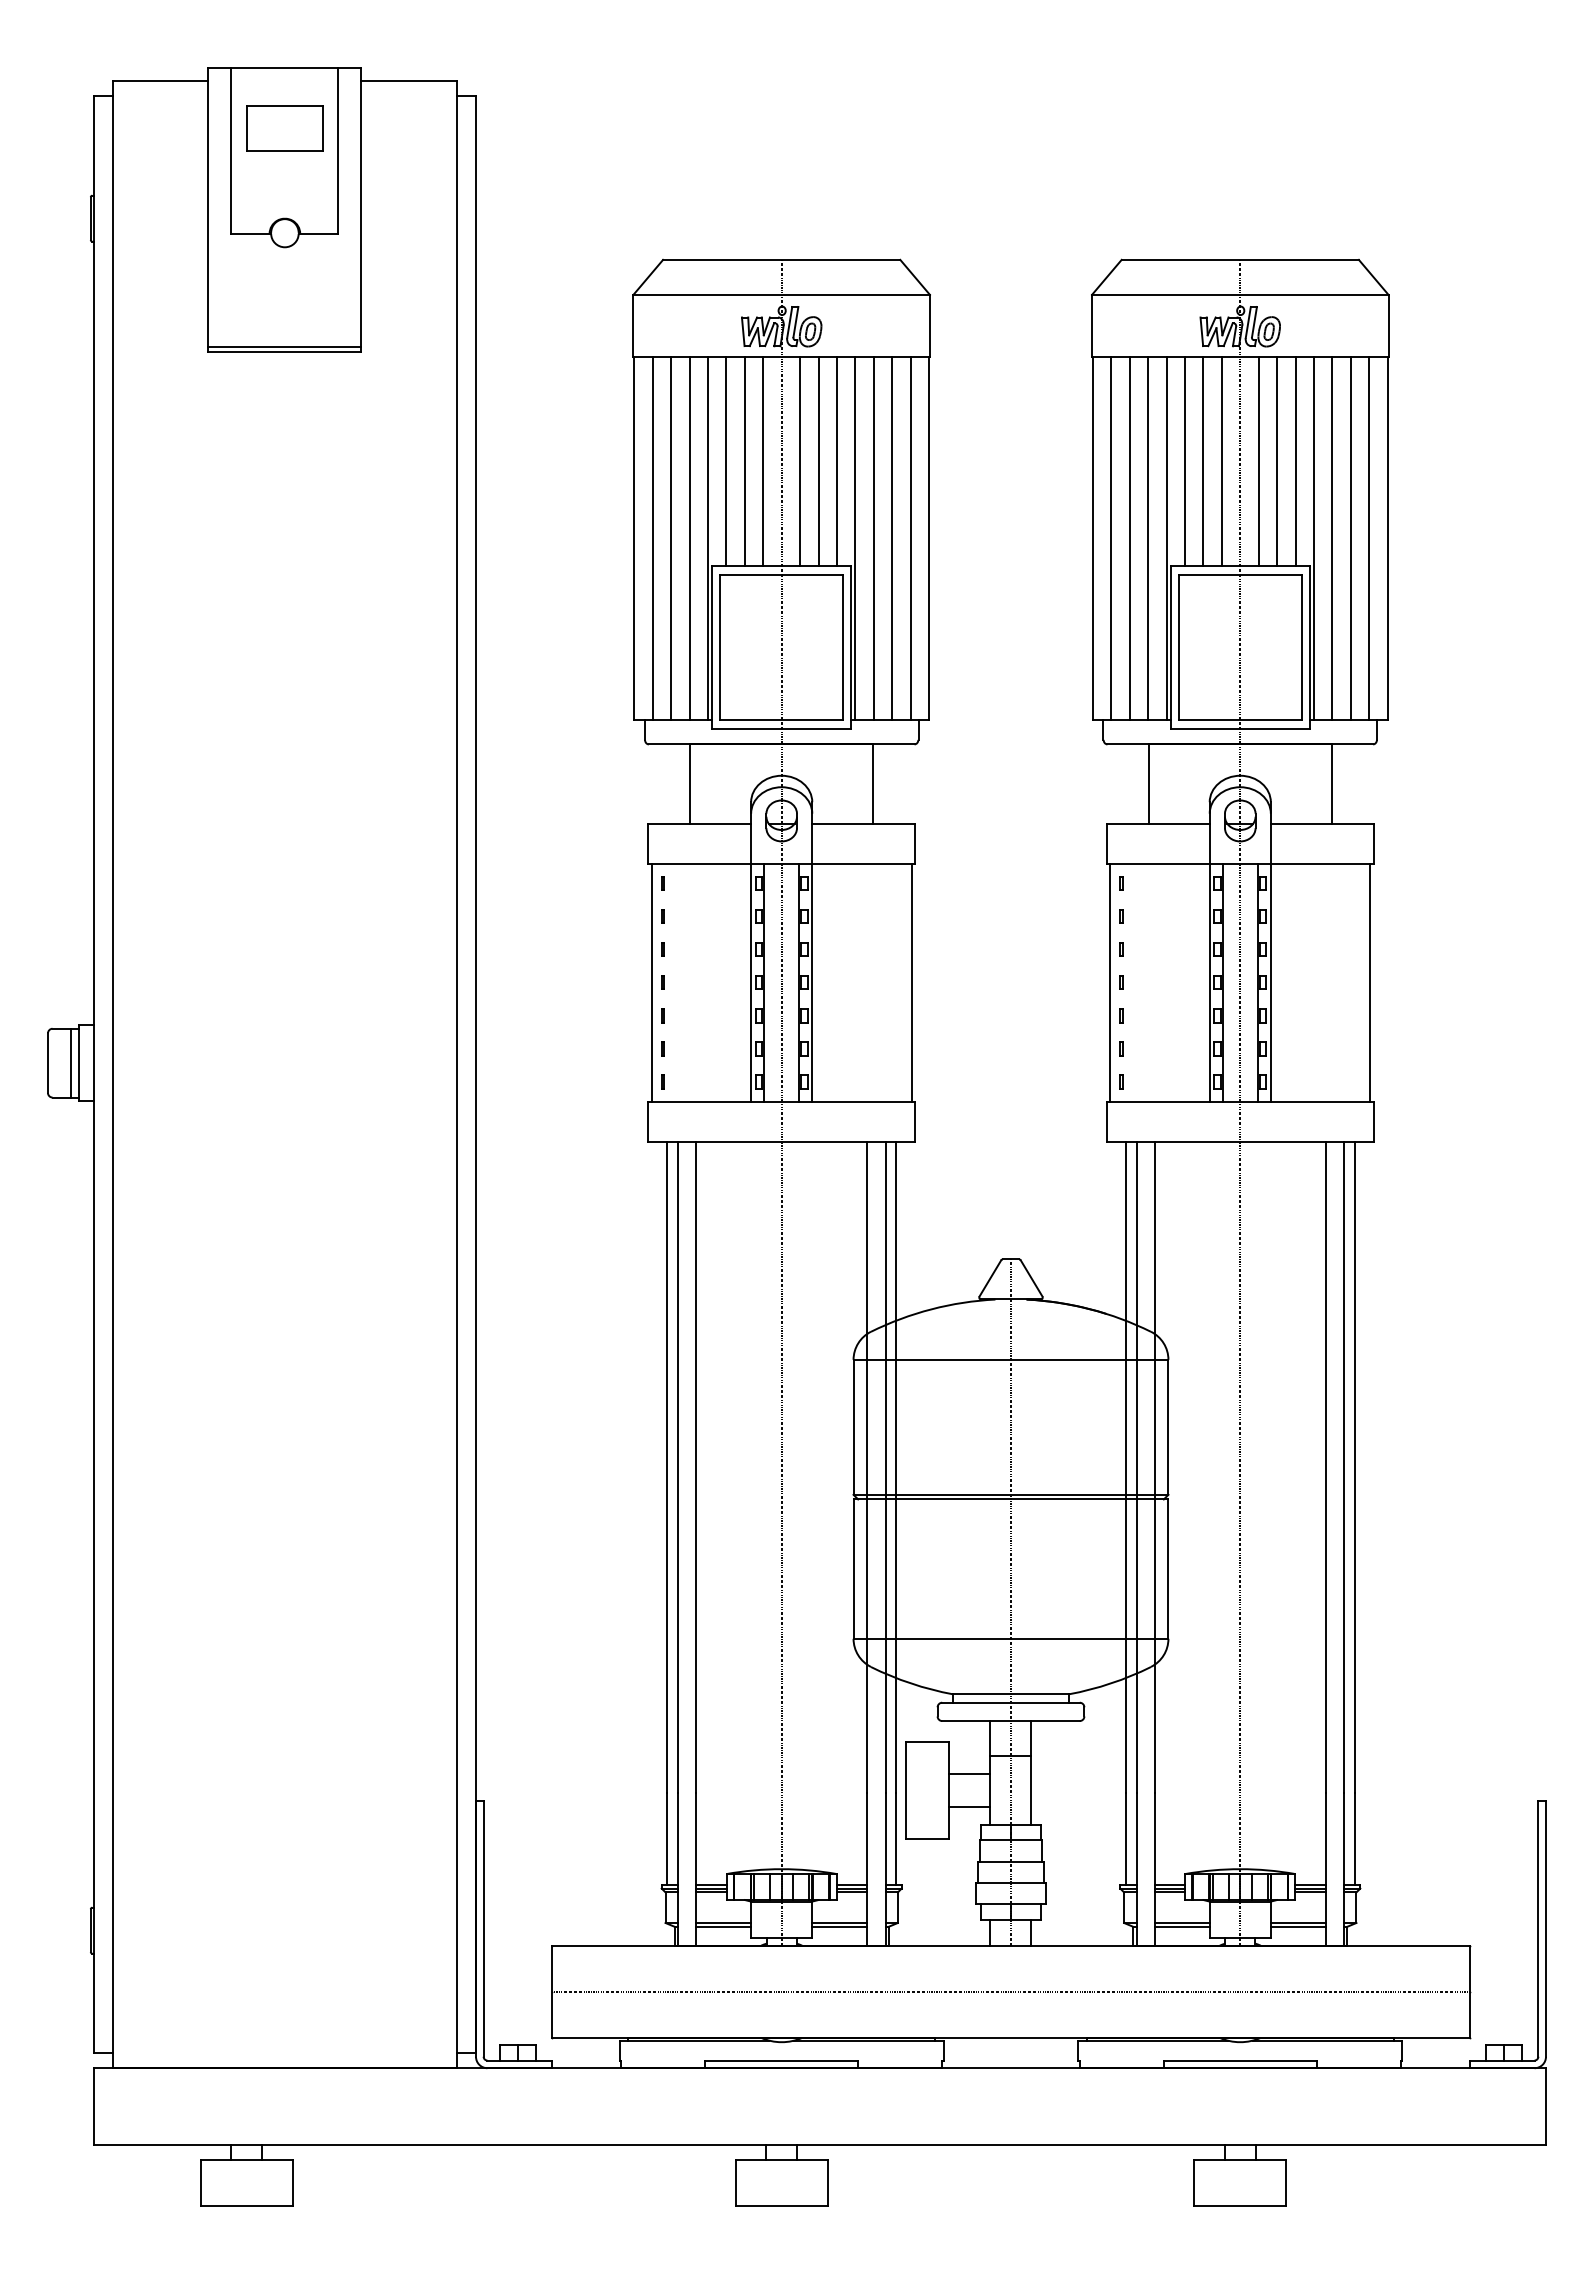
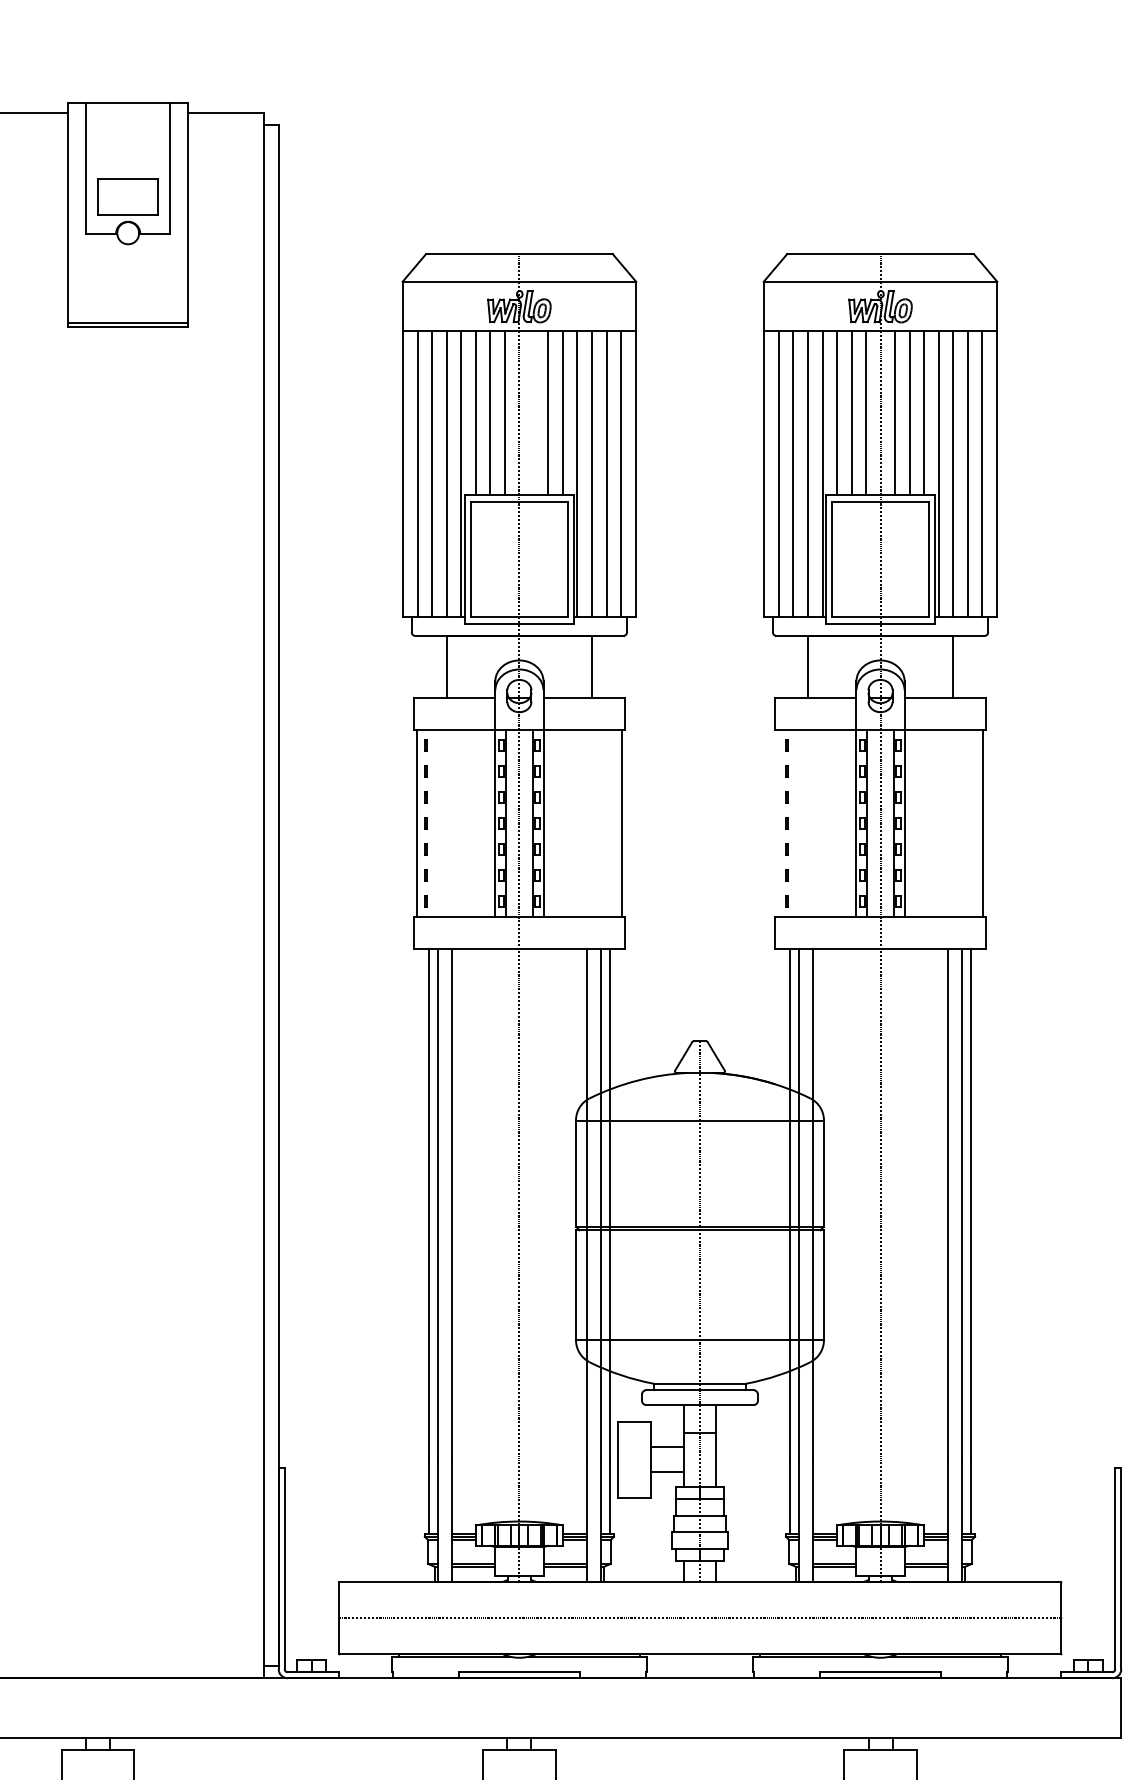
part: (284, 128) -> (127, 197), moved
line: (800, 460) -> (534, 412), removed
line: (1110, 982) -> (778, 823), removed

